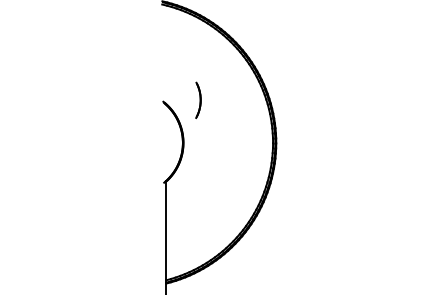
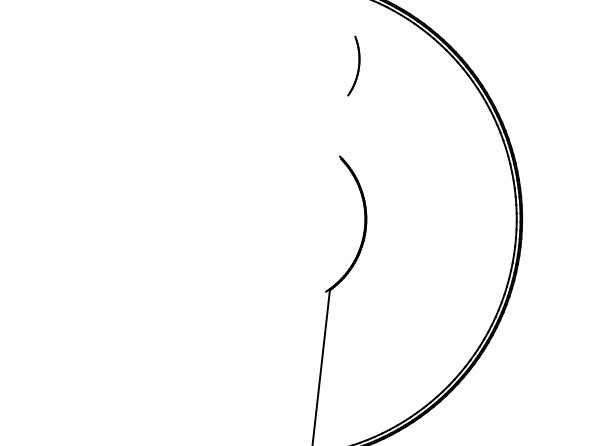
part: (198, 99) -> (355, 64), moved

